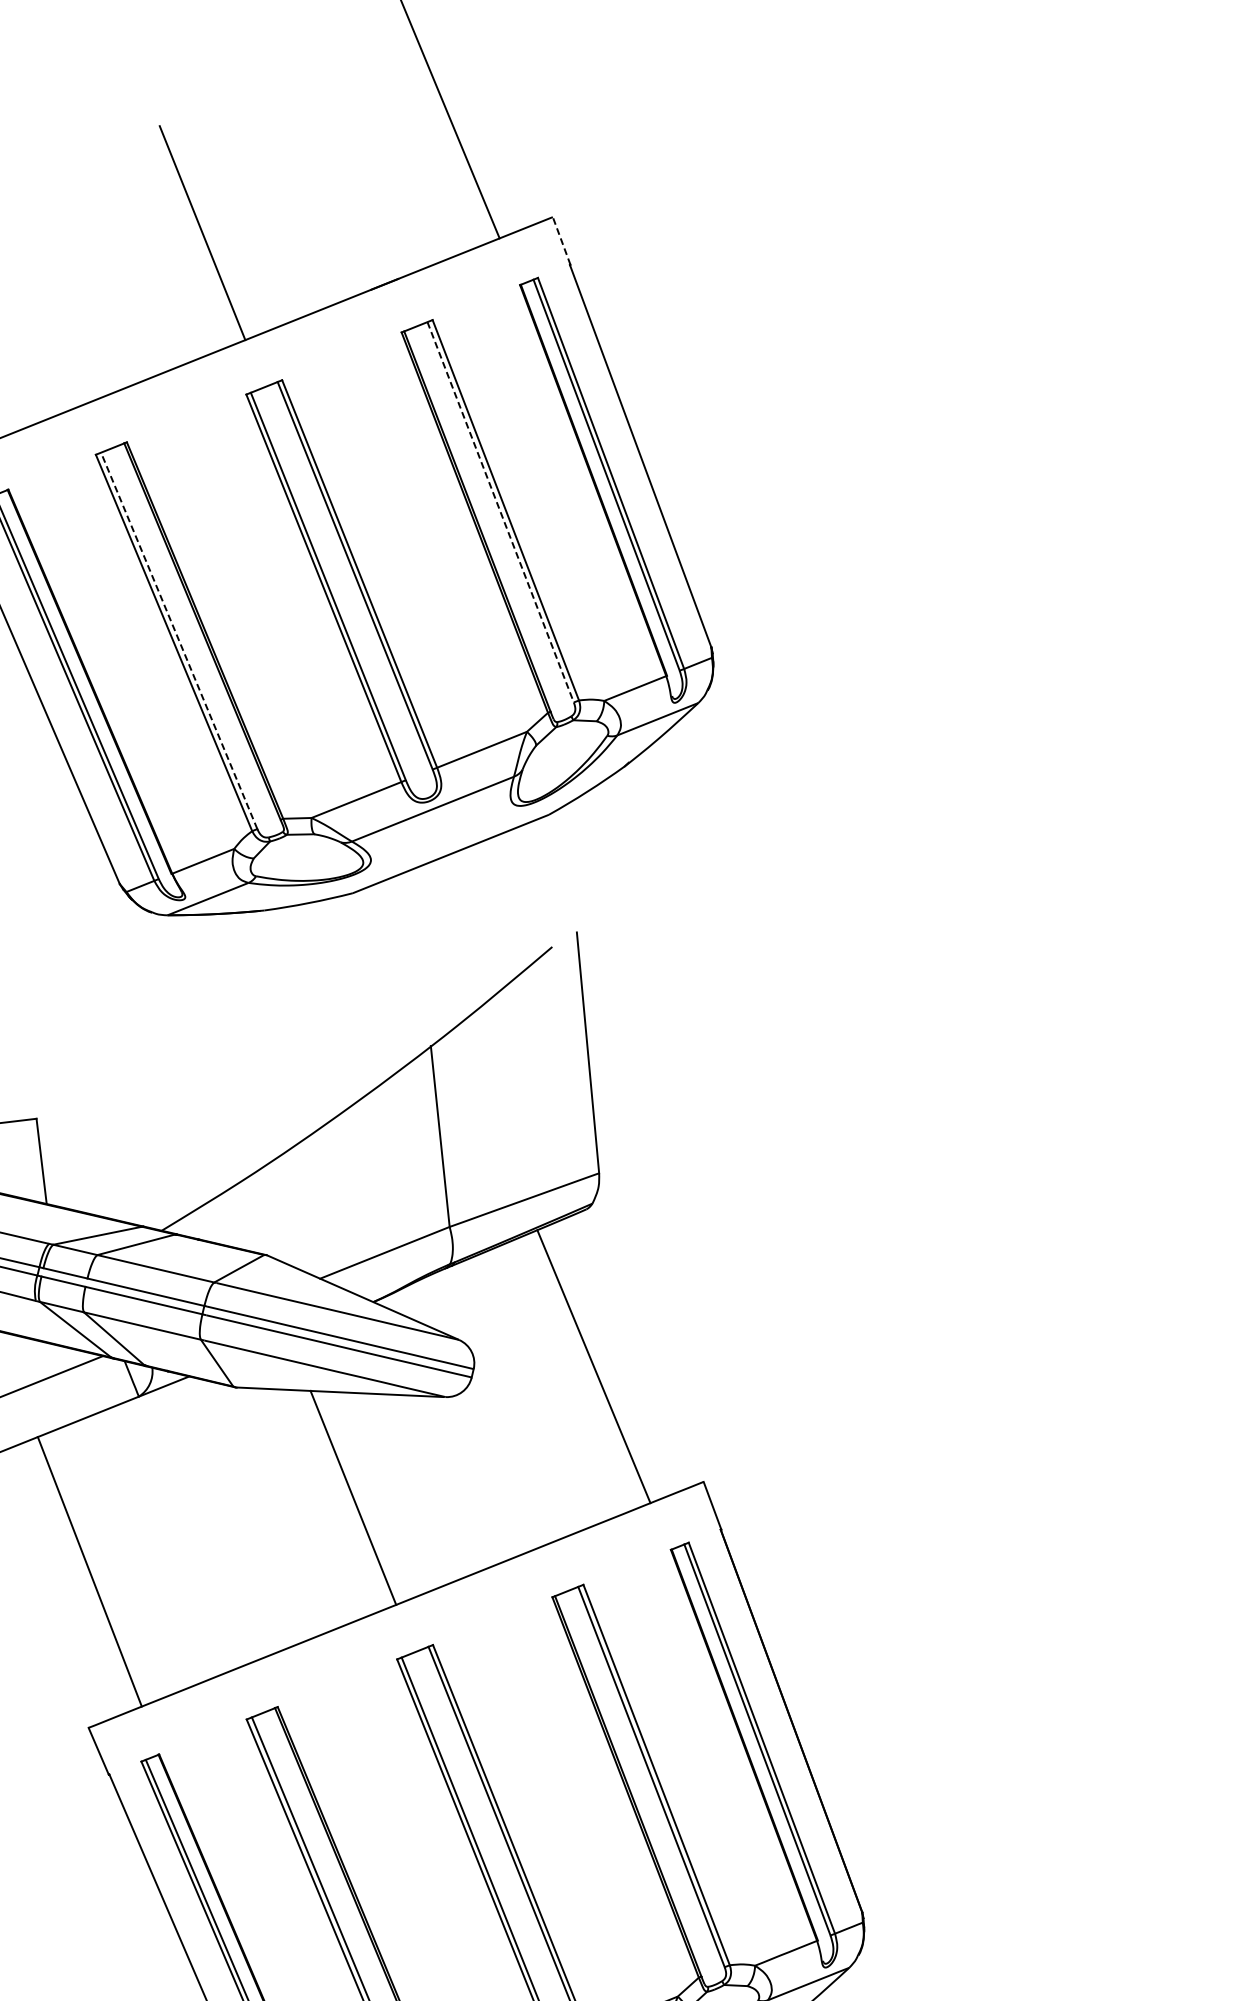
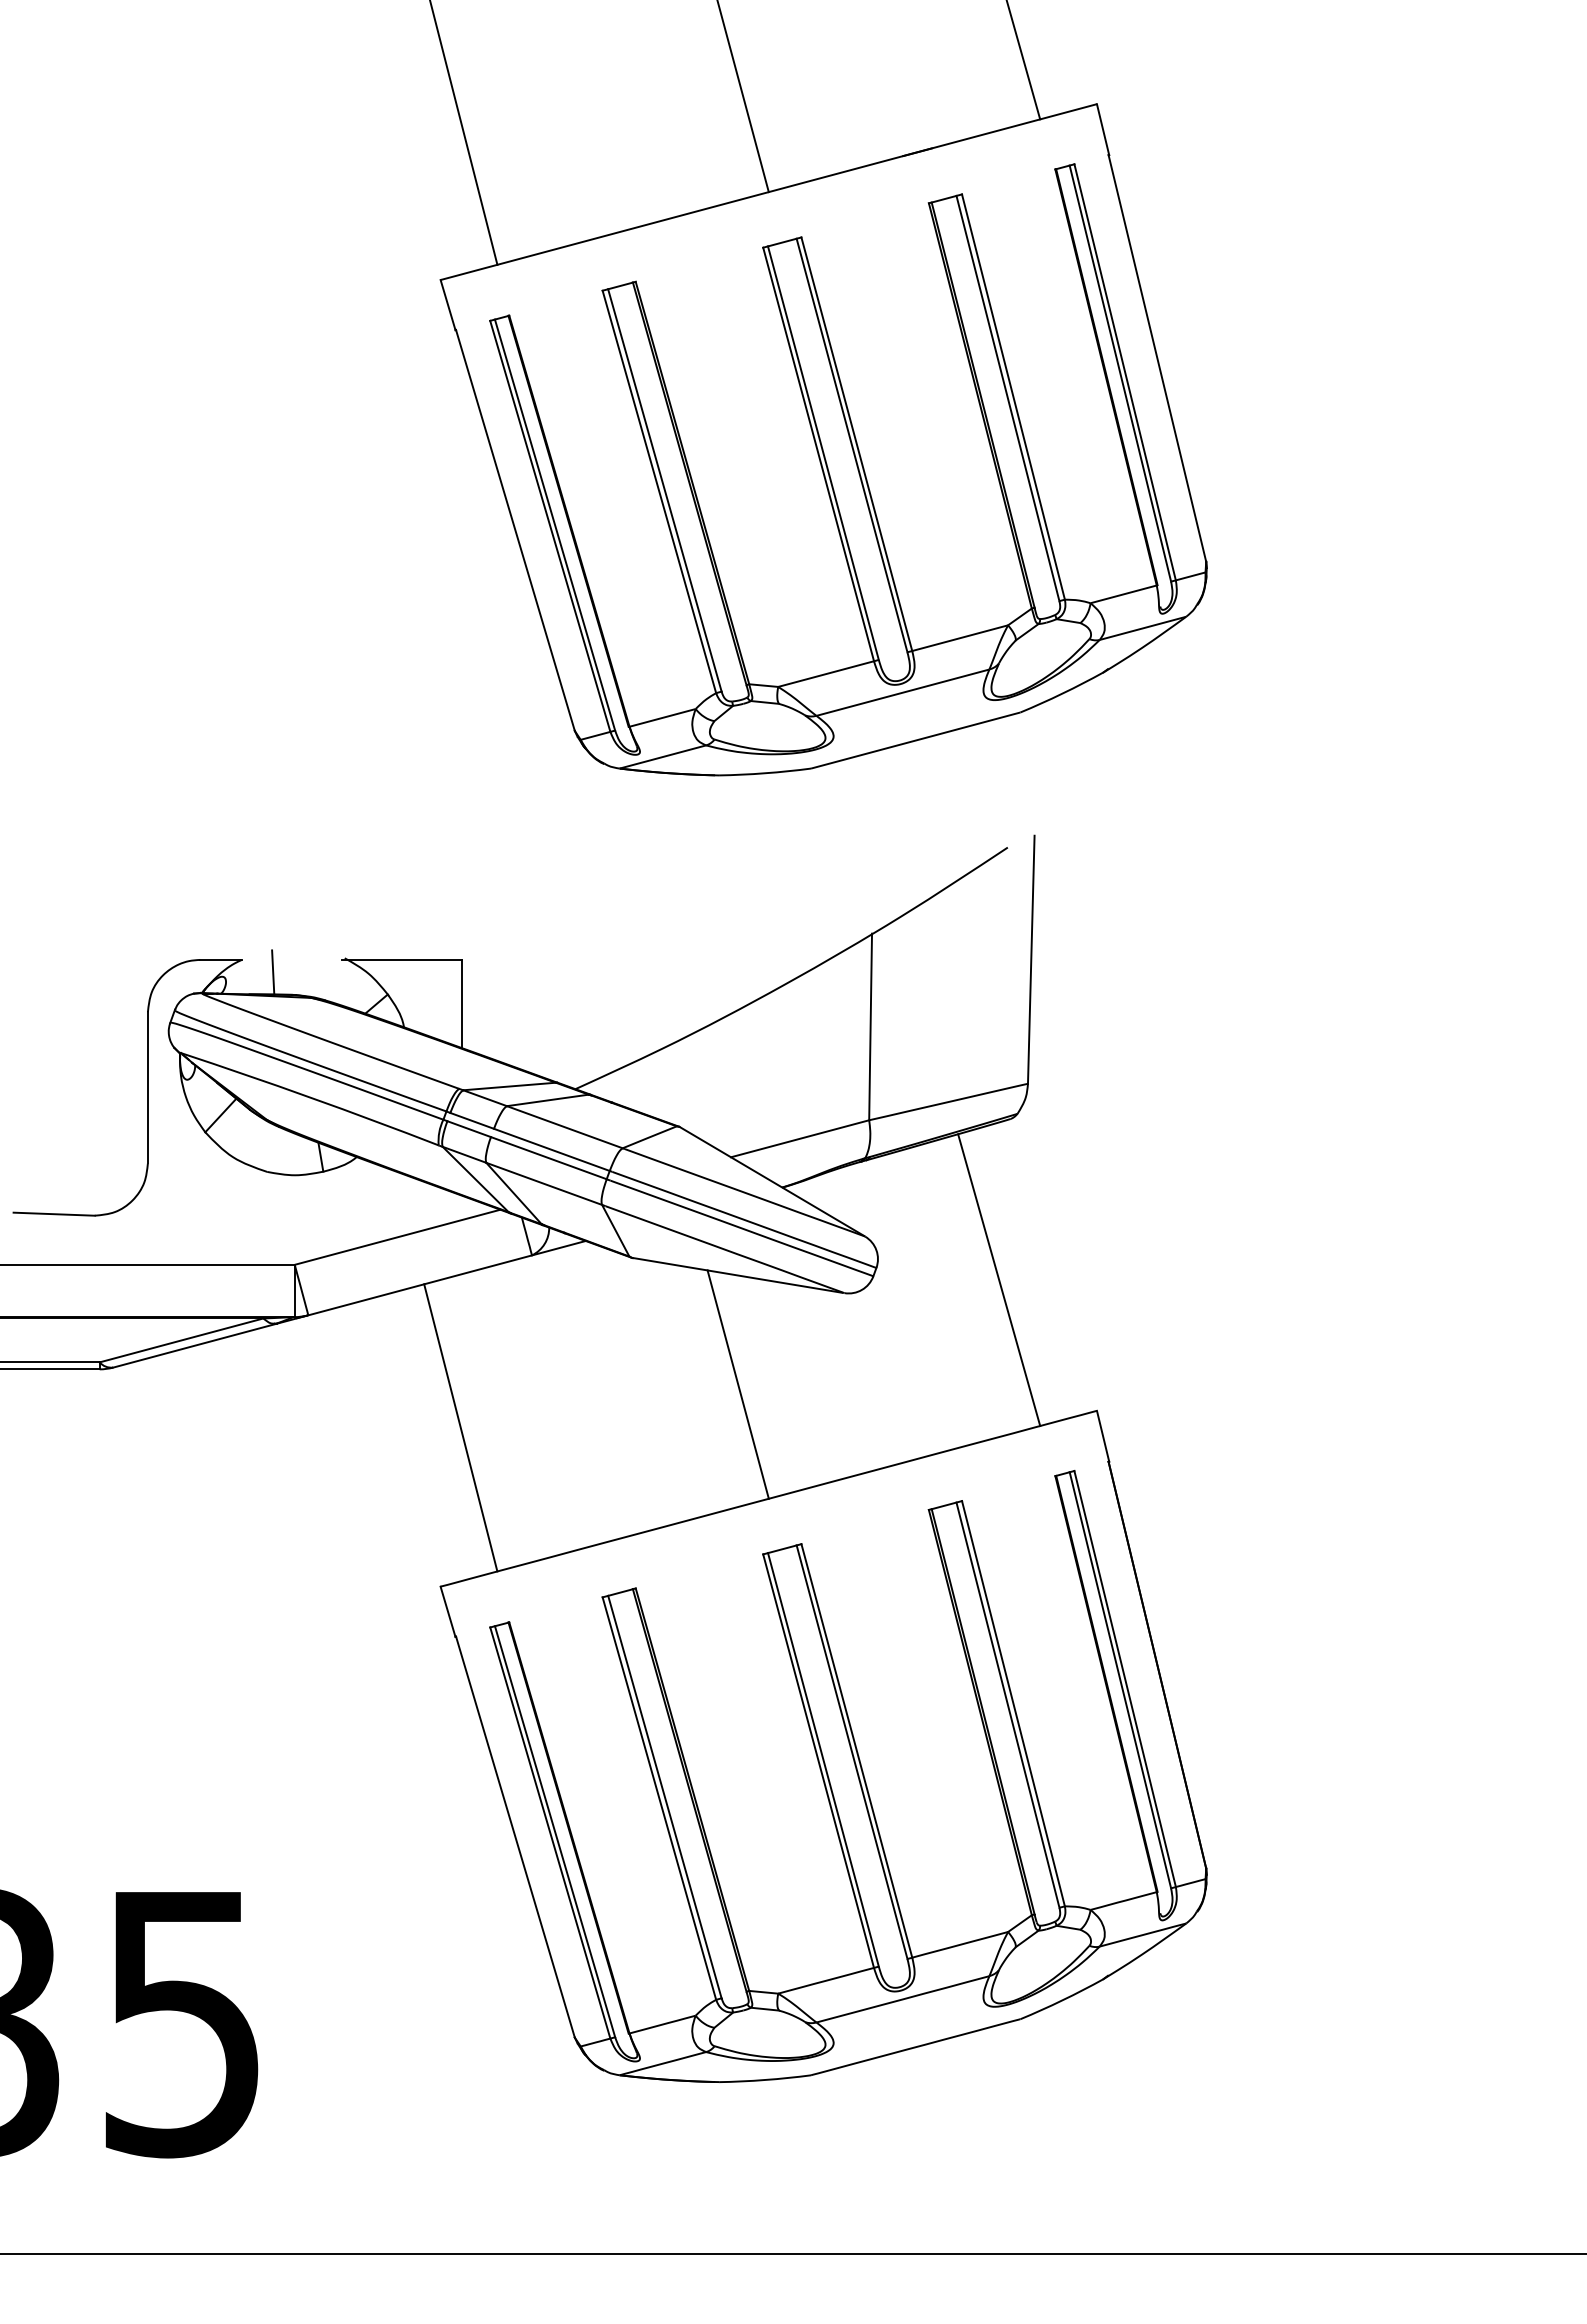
line: (561, 241) -> (1102, 129), dashed -> solid
line: (501, 512) -> (1008, 398), dashed -> solid
line: (178, 640) -> (664, 489), dashed -> solid

